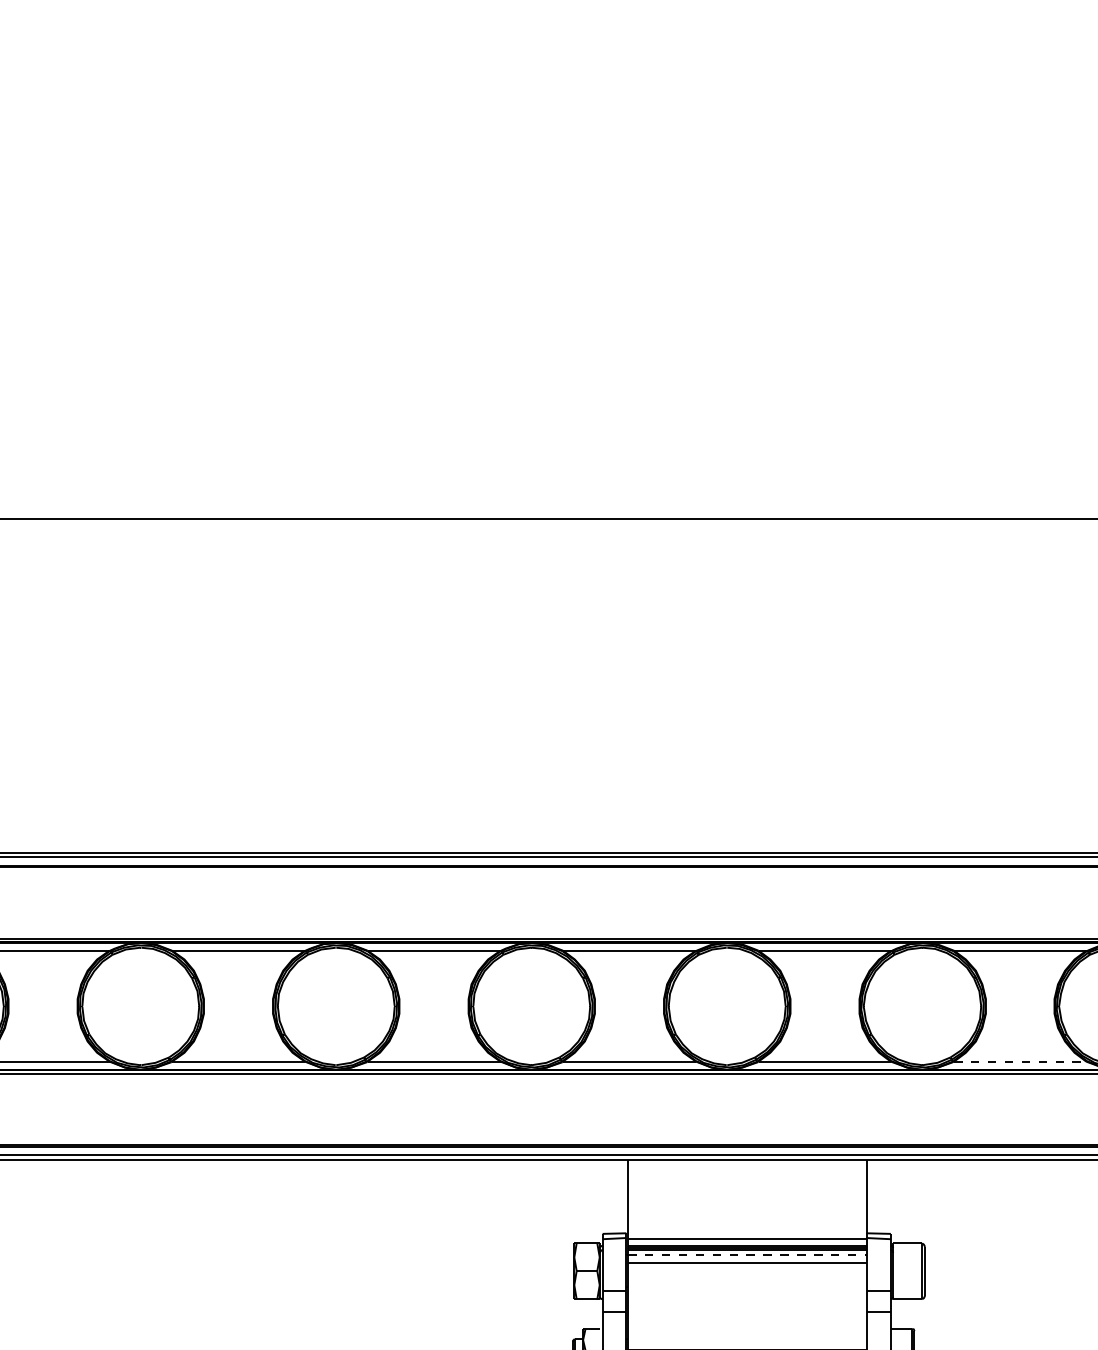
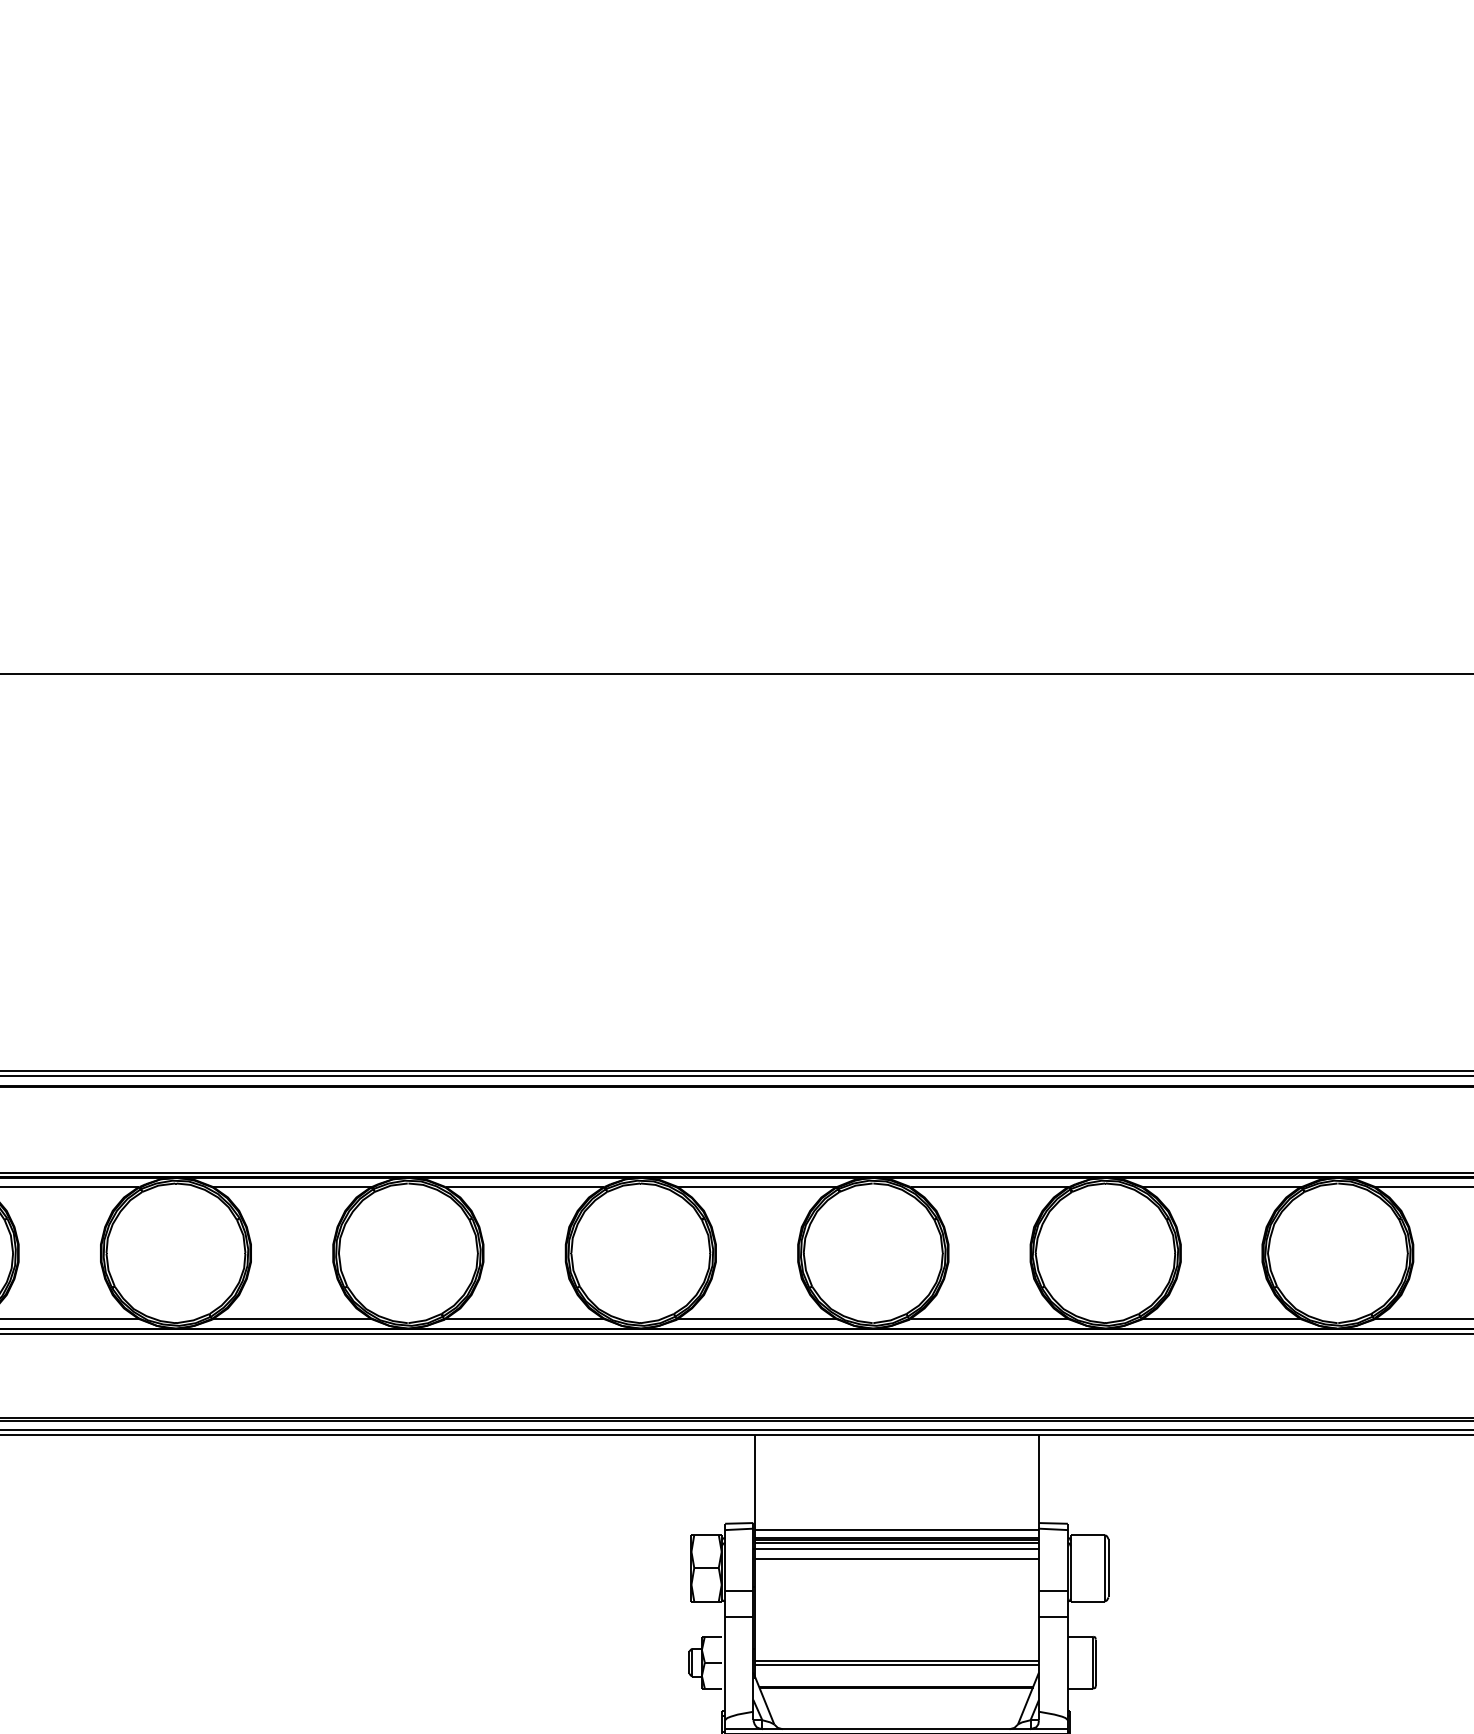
line: (1020, 1061) -> (1221, 1318), dashed -> solid
line: (747, 1254) -> (897, 1548), dashed -> solid

